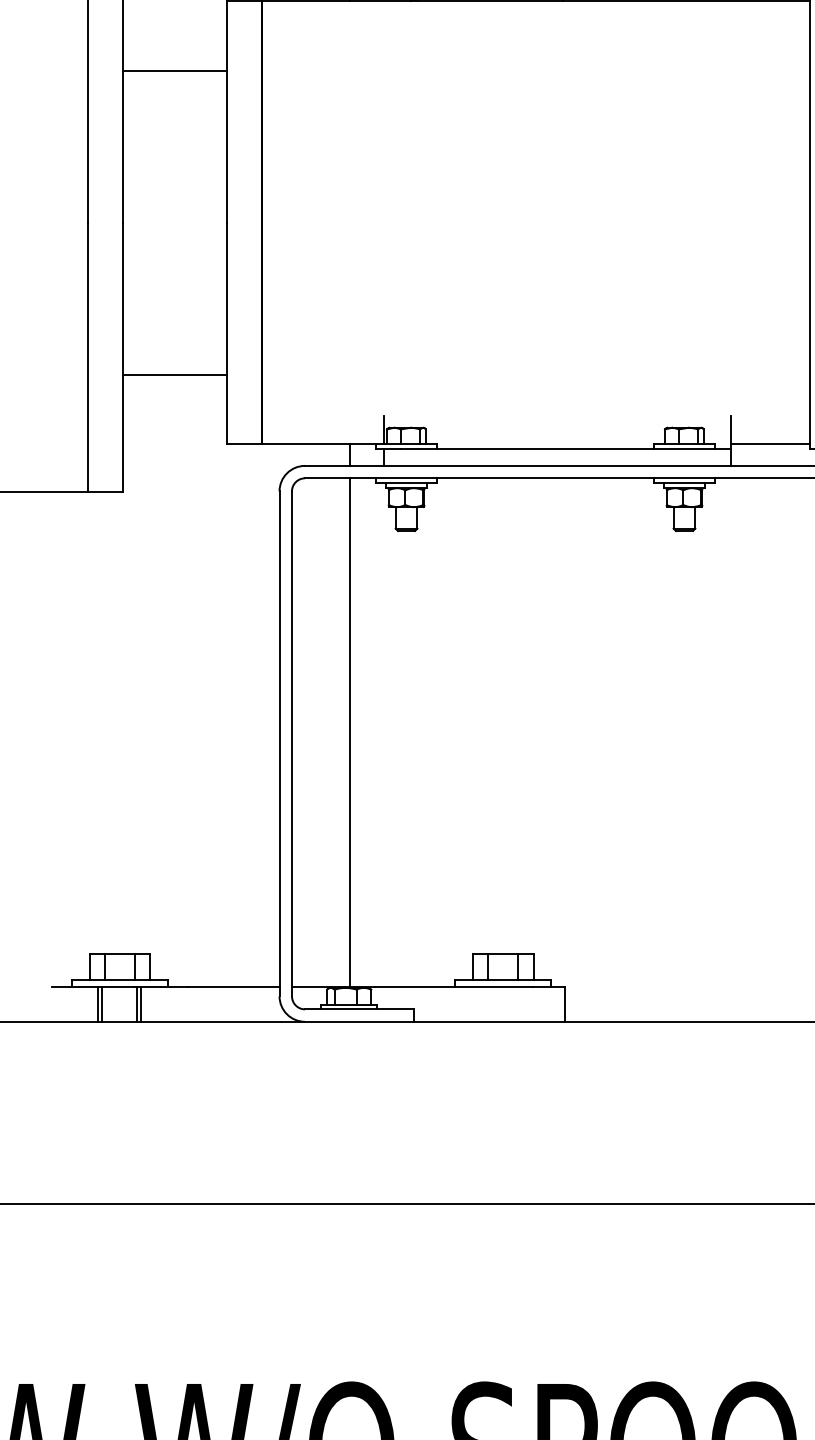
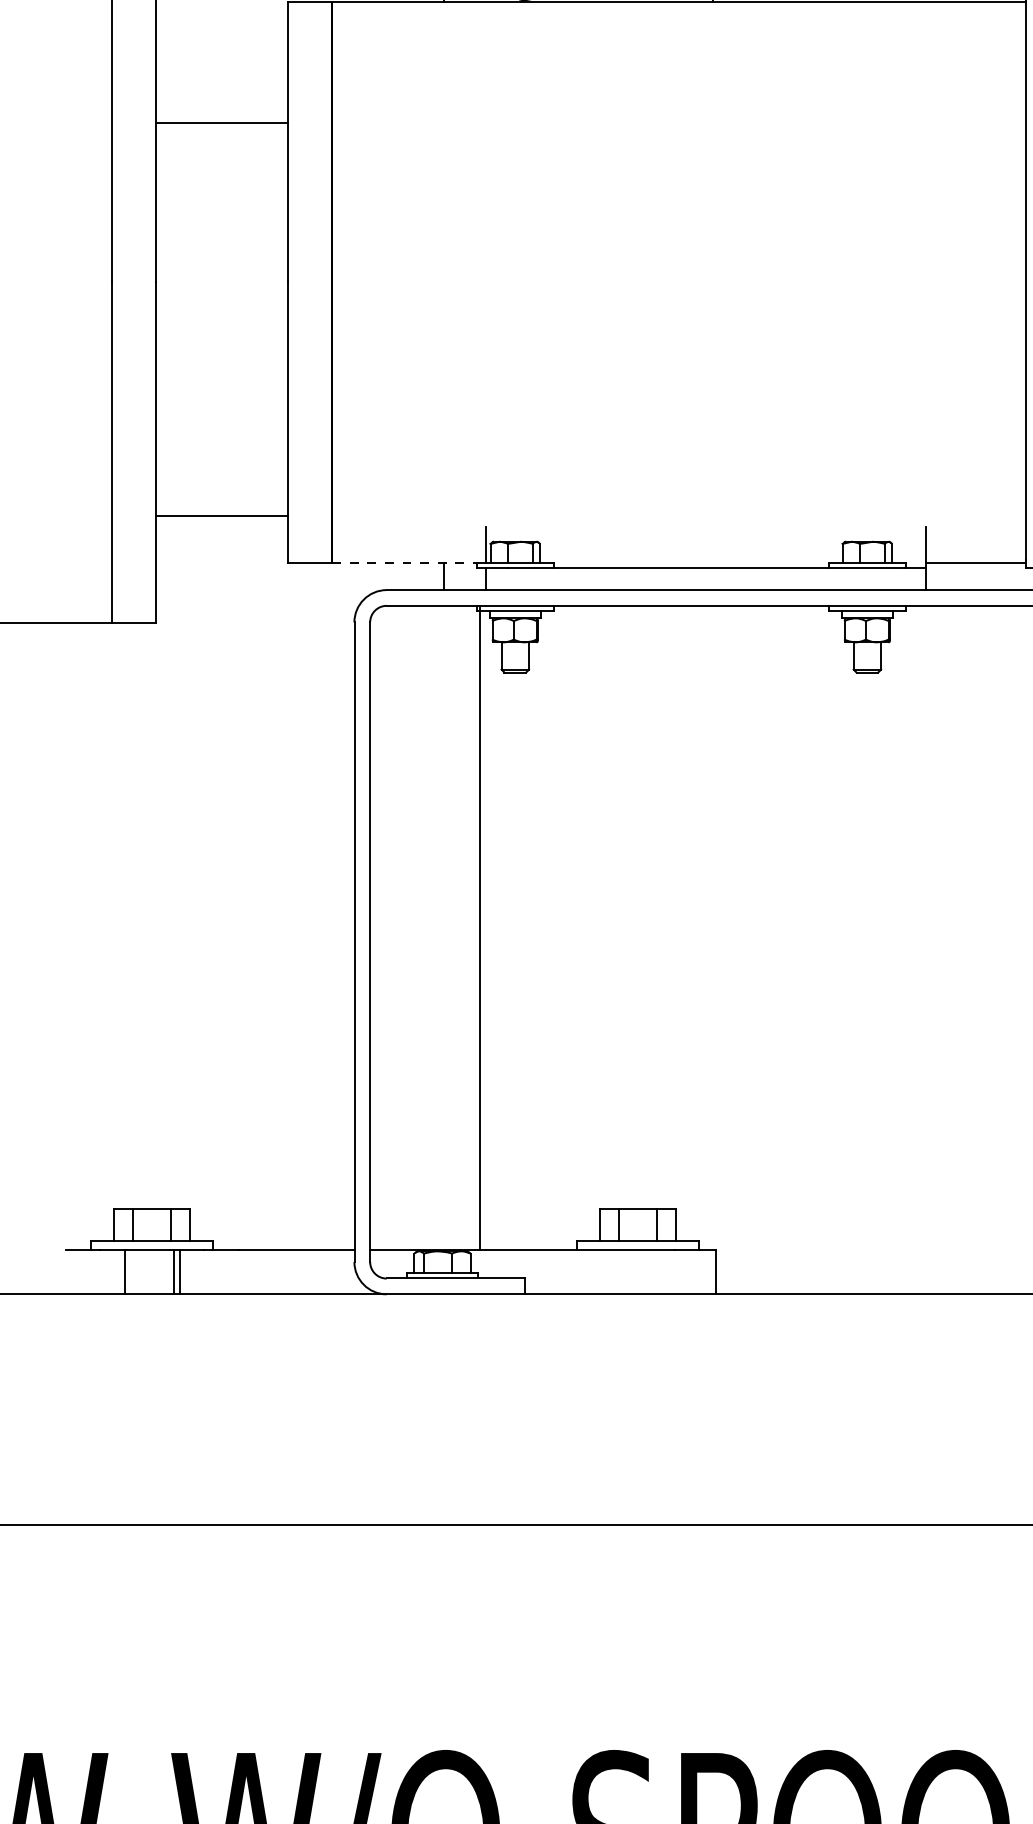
line: (175, 70) -> (222, 122), moved
line: (175, 374) -> (222, 515), moved
line: (319, 444) -> (405, 562), solid -> dashed
line: (349, 732) -> (479, 927), moved
line: (102, 1004) -> (130, 1272), removed

